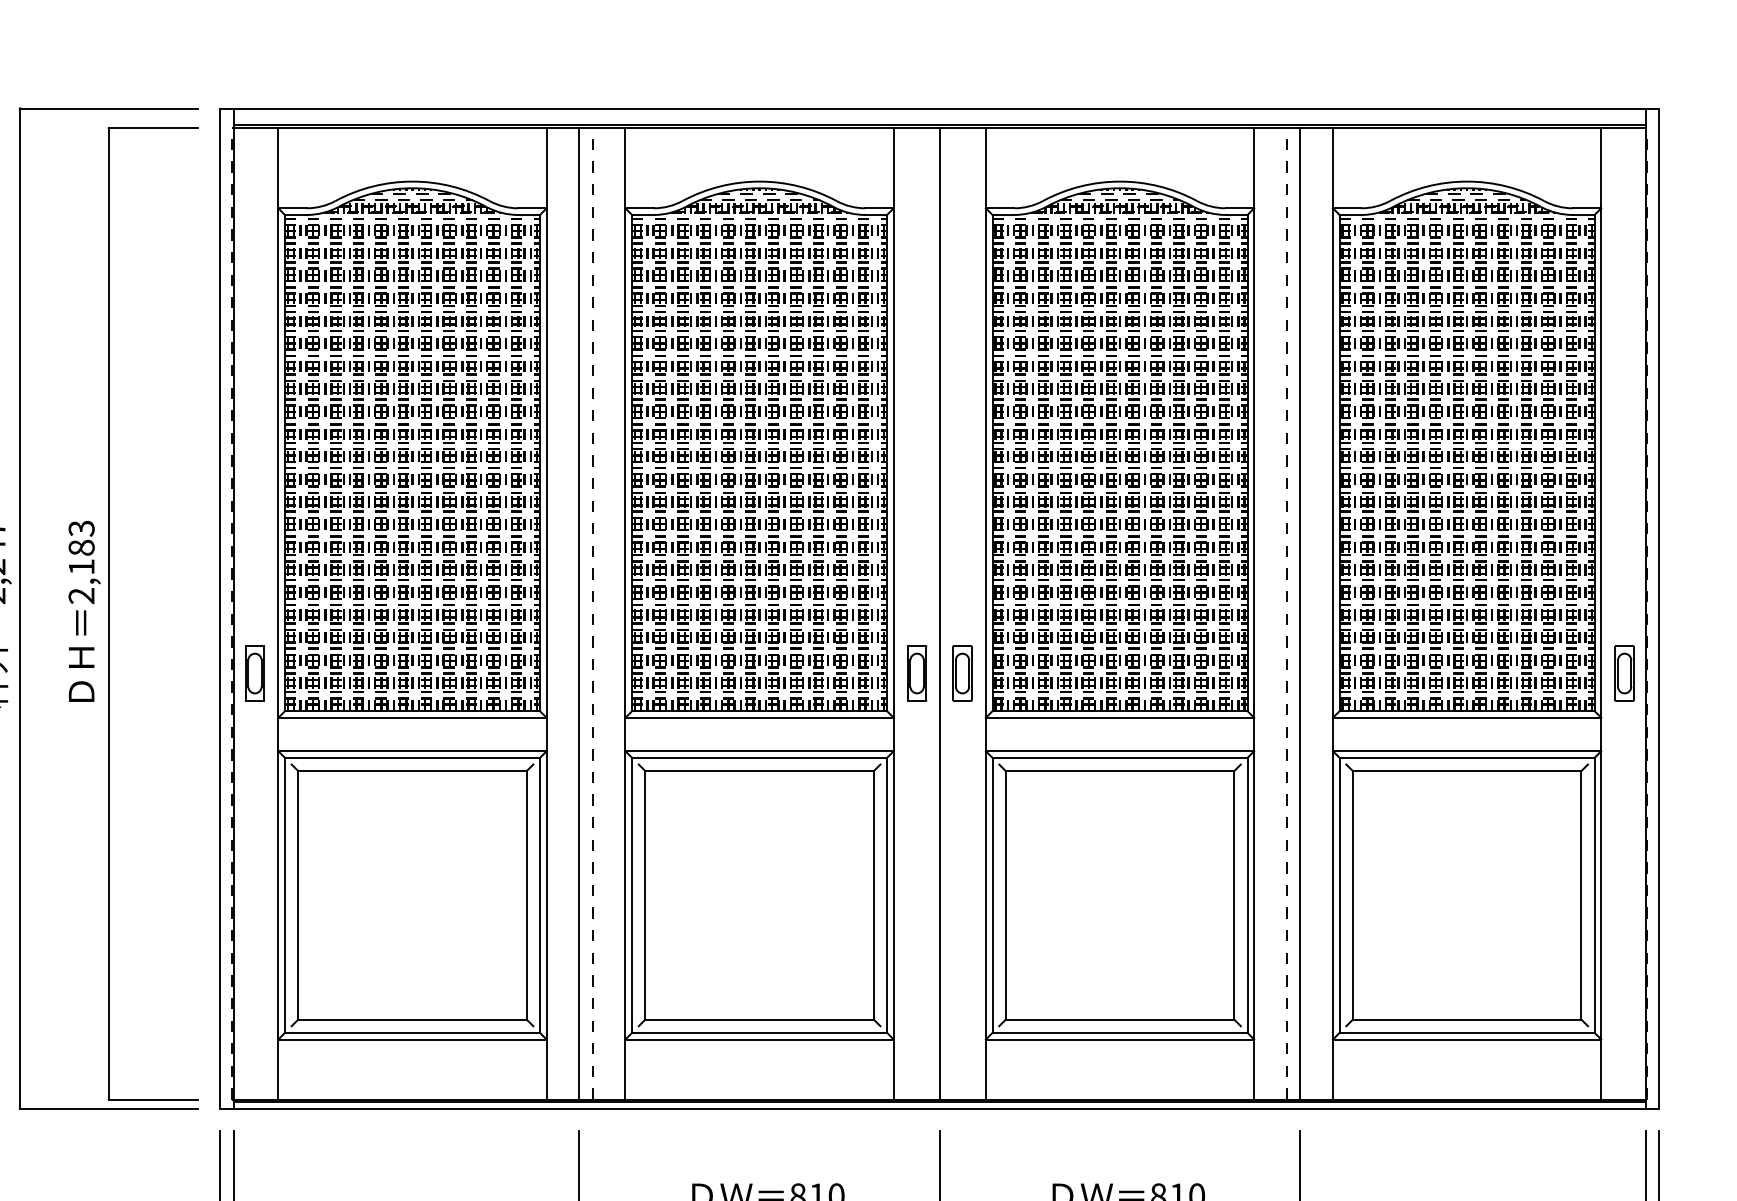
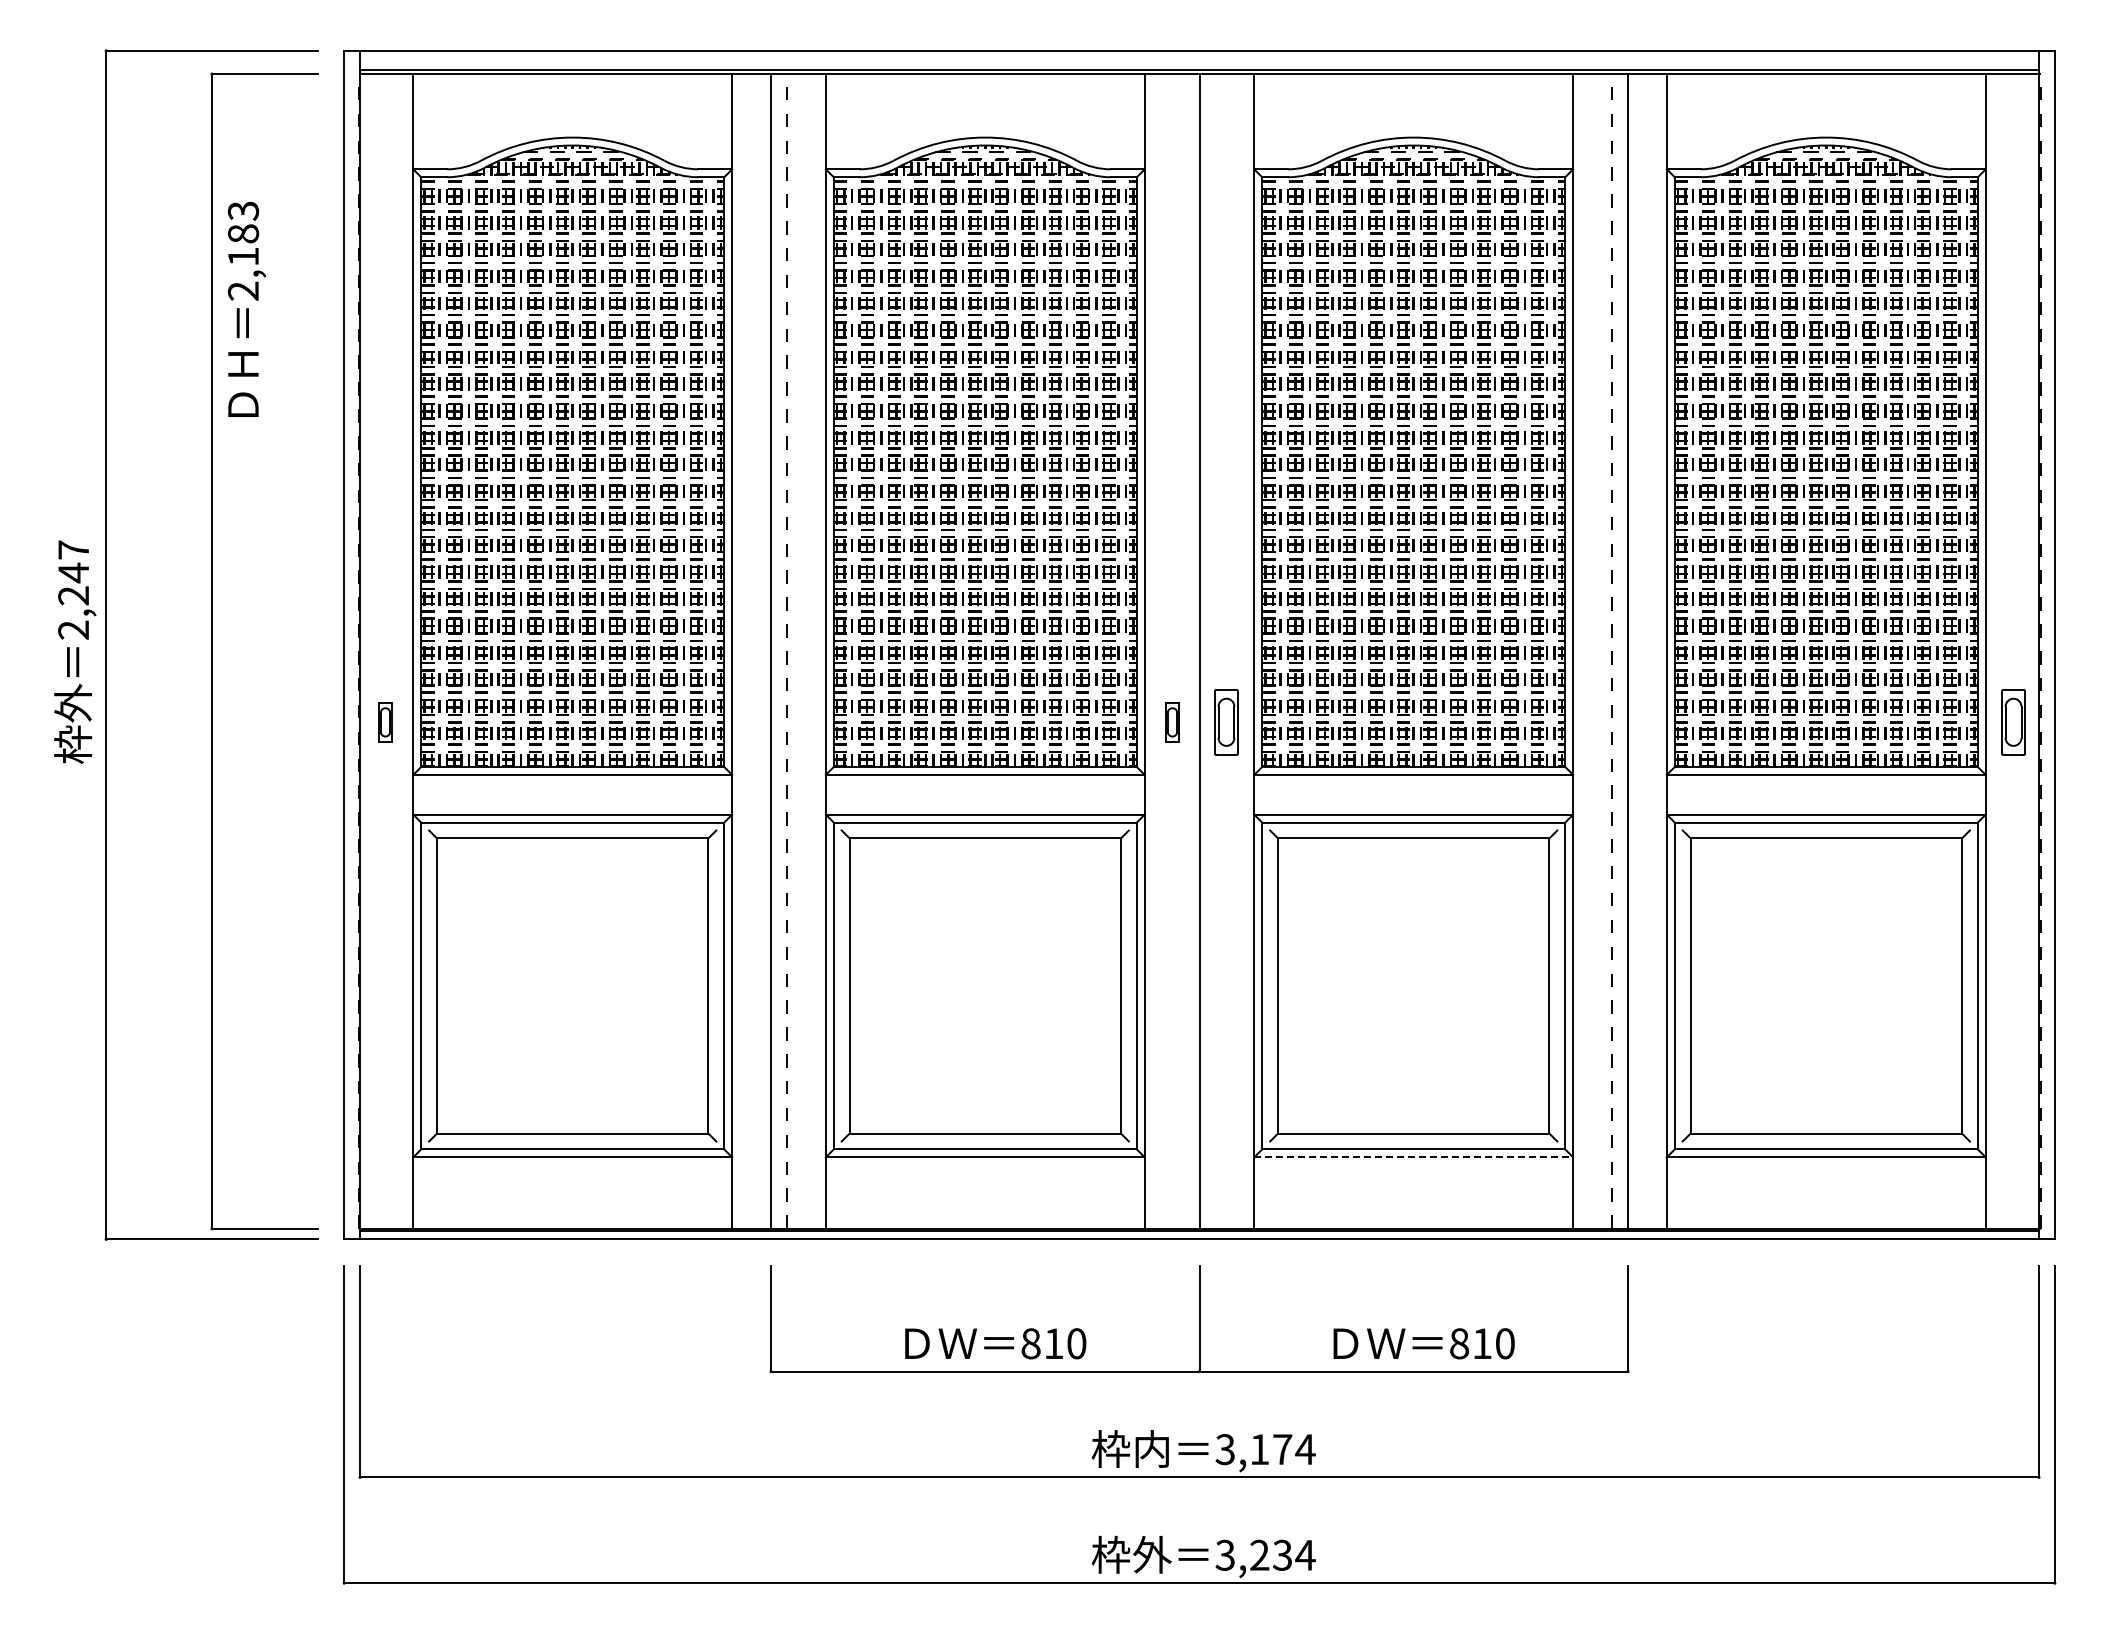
text: (84, 610) -> (246, 308), moved
part: (254, 673) -> (385, 722), size x0.6
part: (917, 673) -> (1172, 722), size x0.6
line: (1120, 1039) -> (1414, 1157), solid -> dashed

